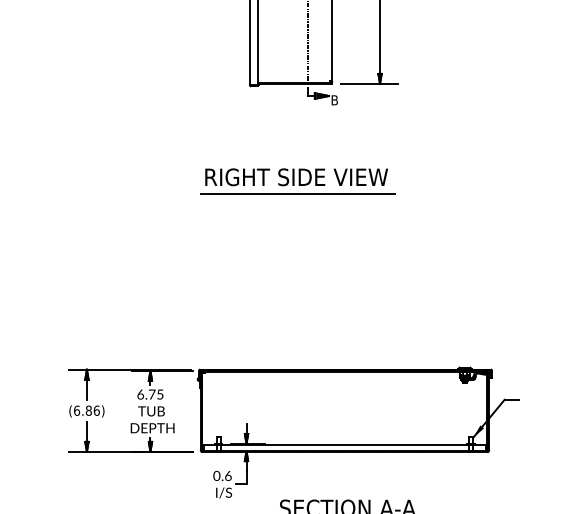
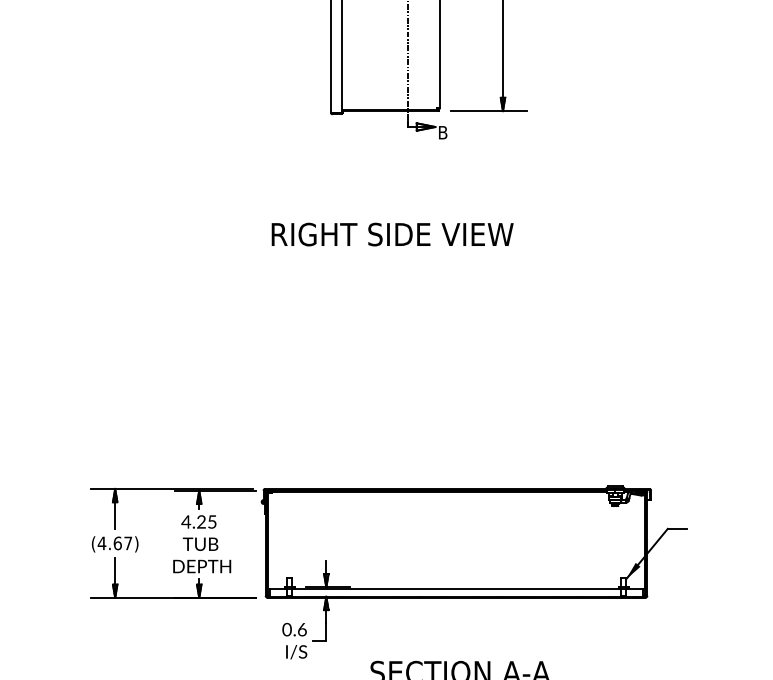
line: (298, 193) -> (394, 256), removed
text: (146, 394) -> (193, 521), 6.75 -> 4.25
text: (86, 410) -> (114, 543), (6.86) -> (4.67)

